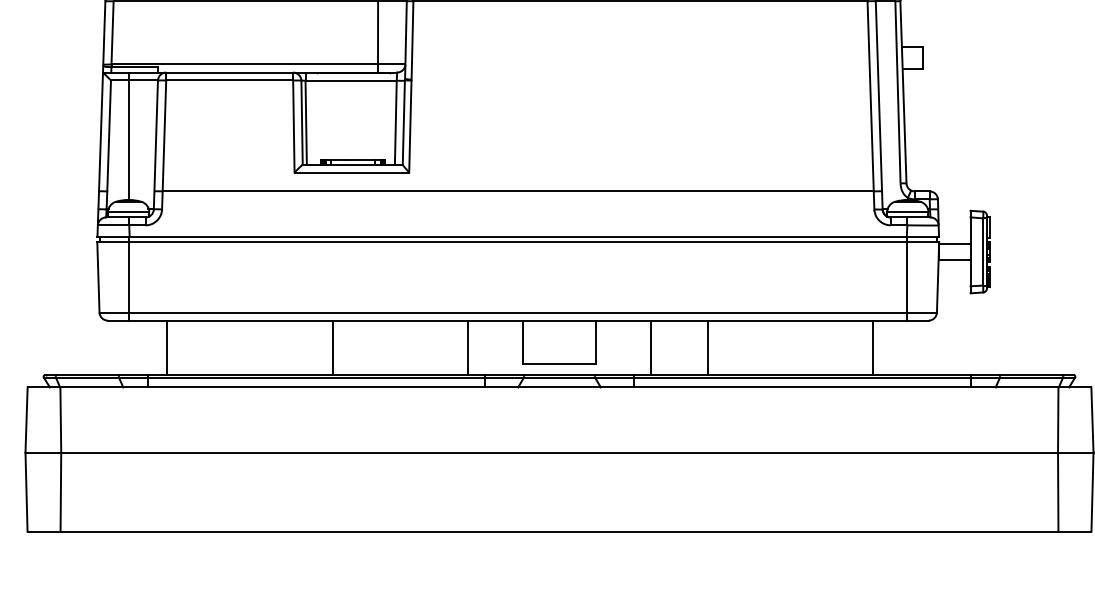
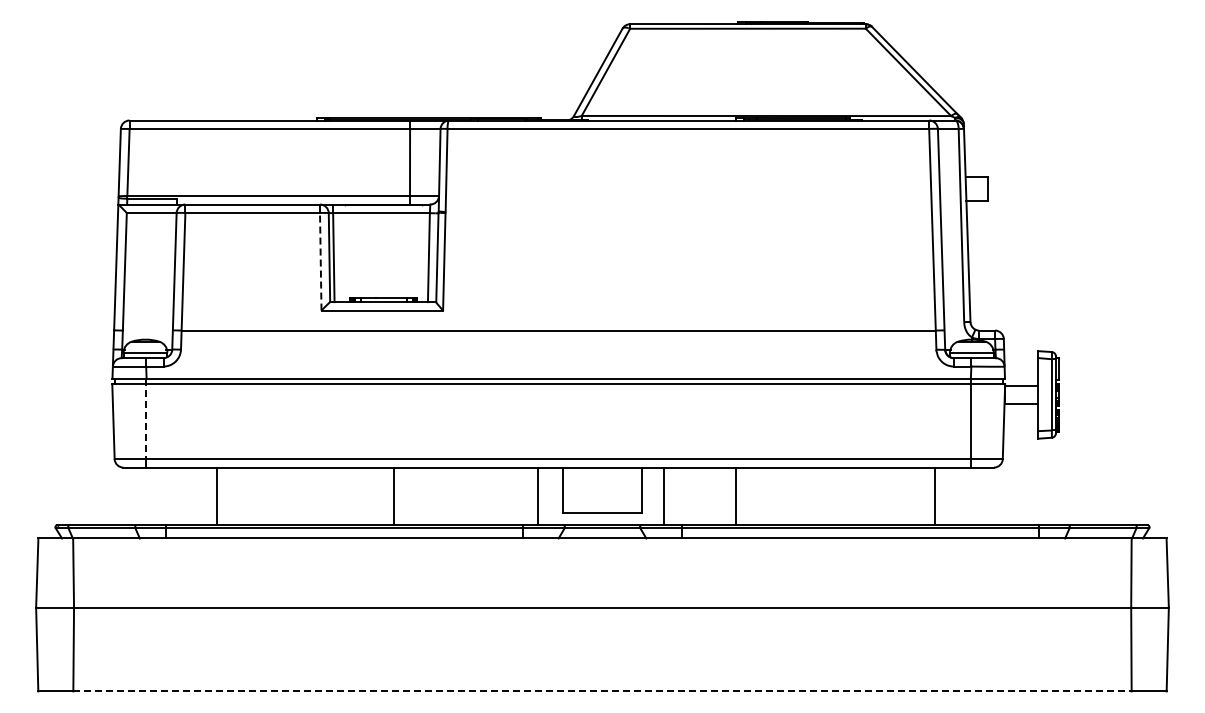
line: (293, 126) -> (320, 261), solid -> dashed
line: (128, 135) -> (145, 271), removed
line: (129, 275) -> (146, 419), solid -> dashed
line: (167, 347) -> (216, 496), moved
line: (332, 347) -> (393, 496), moved
line: (468, 347) -> (537, 496), moved
line: (650, 347) -> (664, 496), moved
line: (707, 347) -> (735, 496), moved
line: (559, 531) -> (602, 691), solid -> dashed

